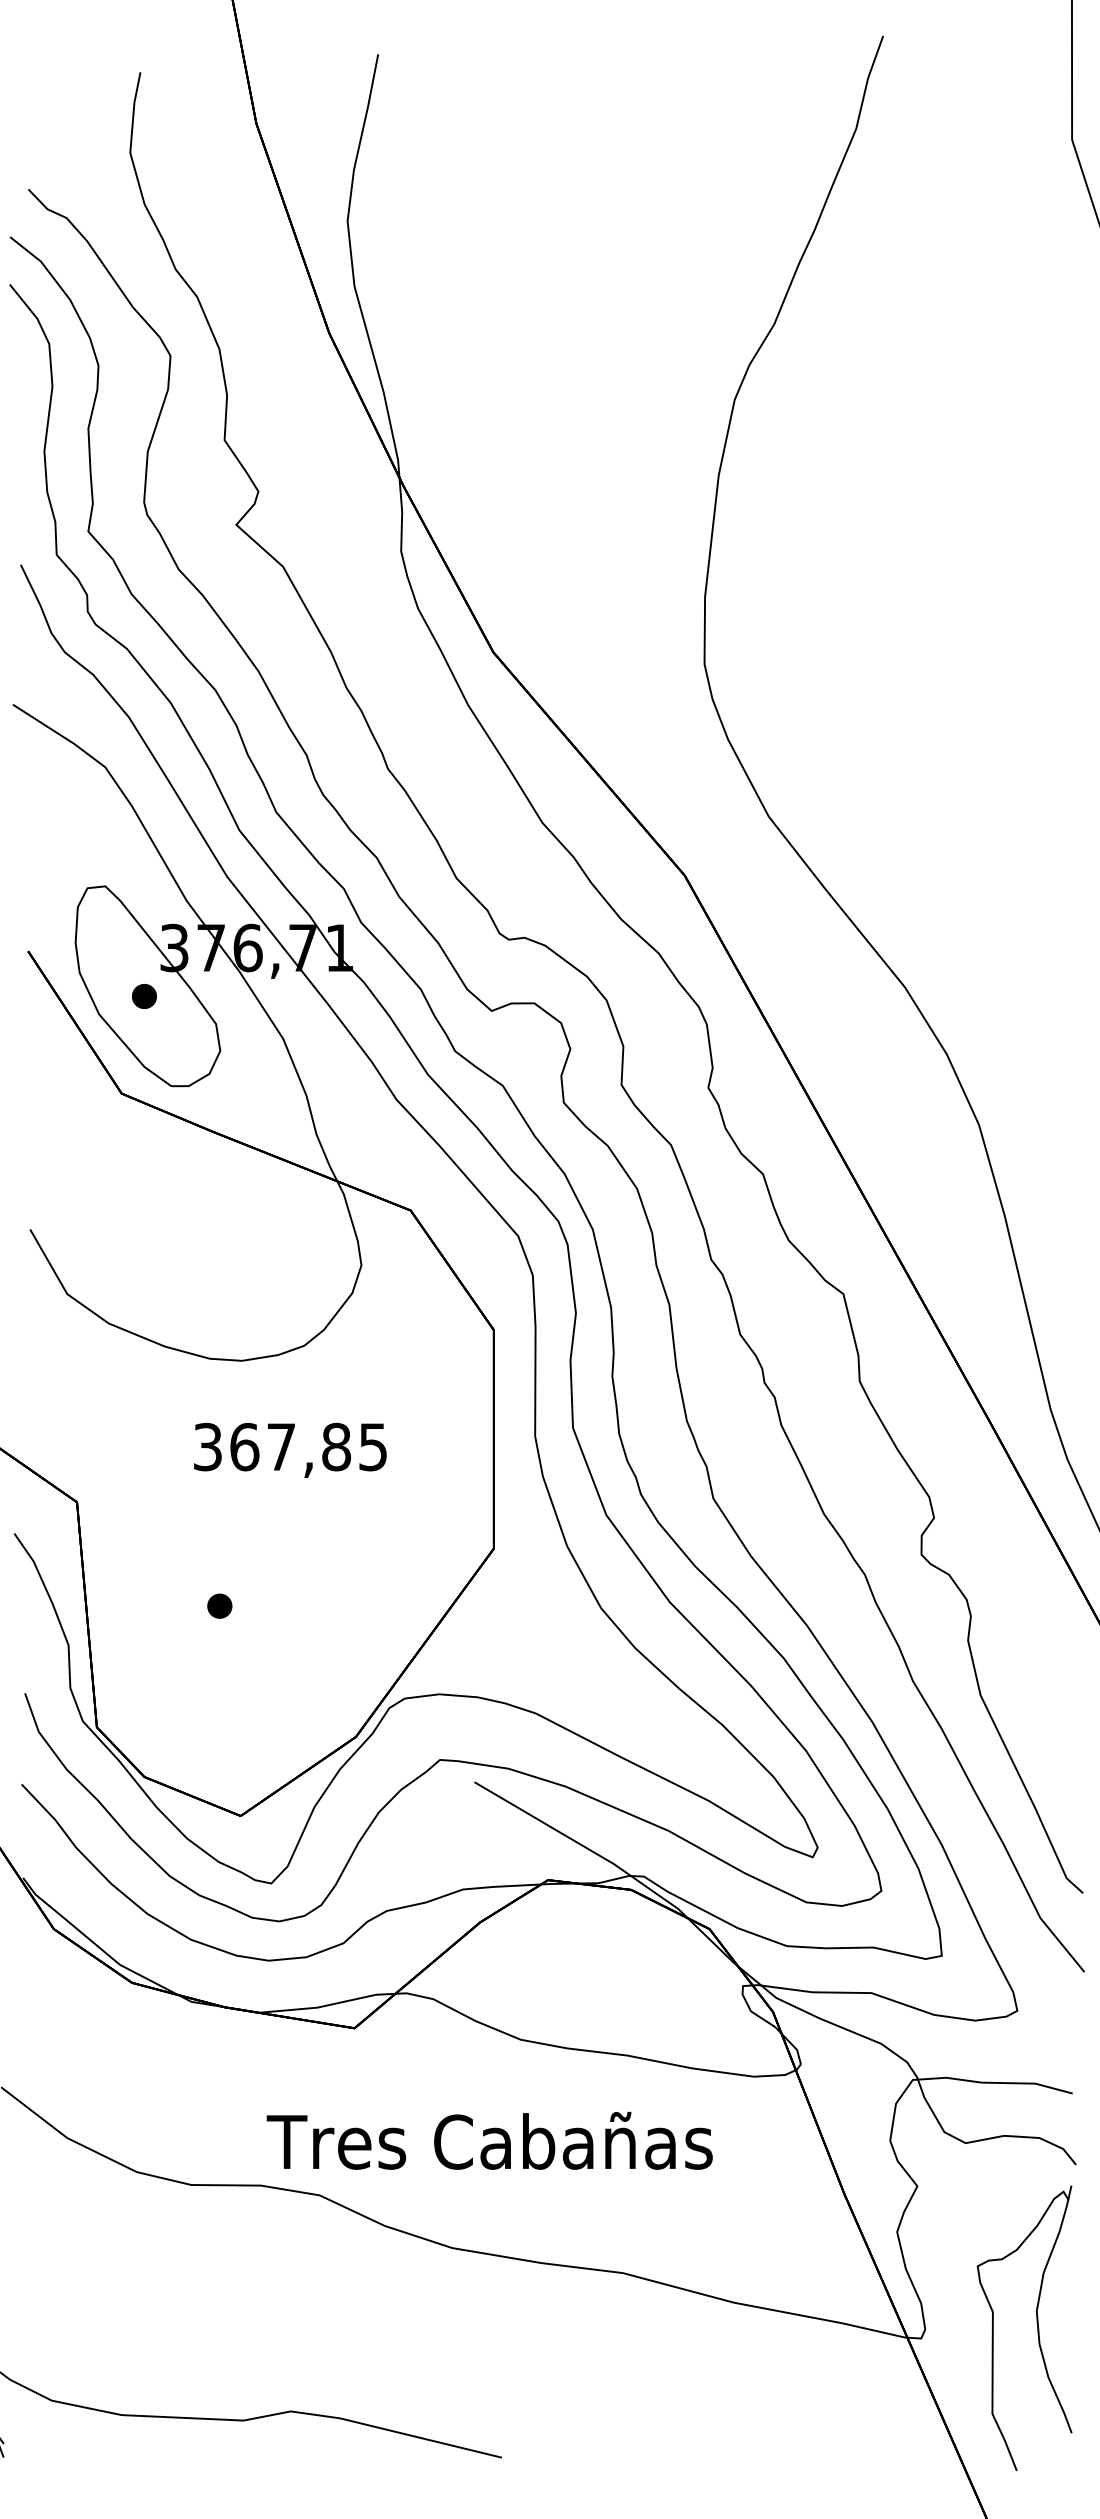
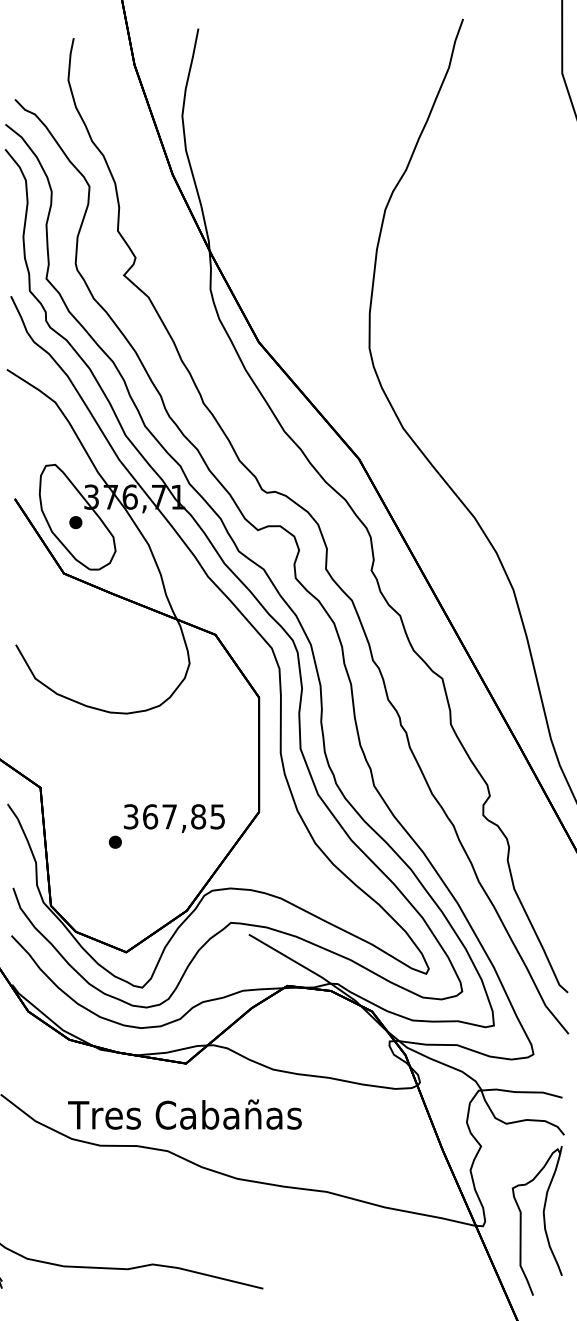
text: (290, 1450) -> (174, 818), moved
text: (488, 2140) -> (184, 1114), moved

